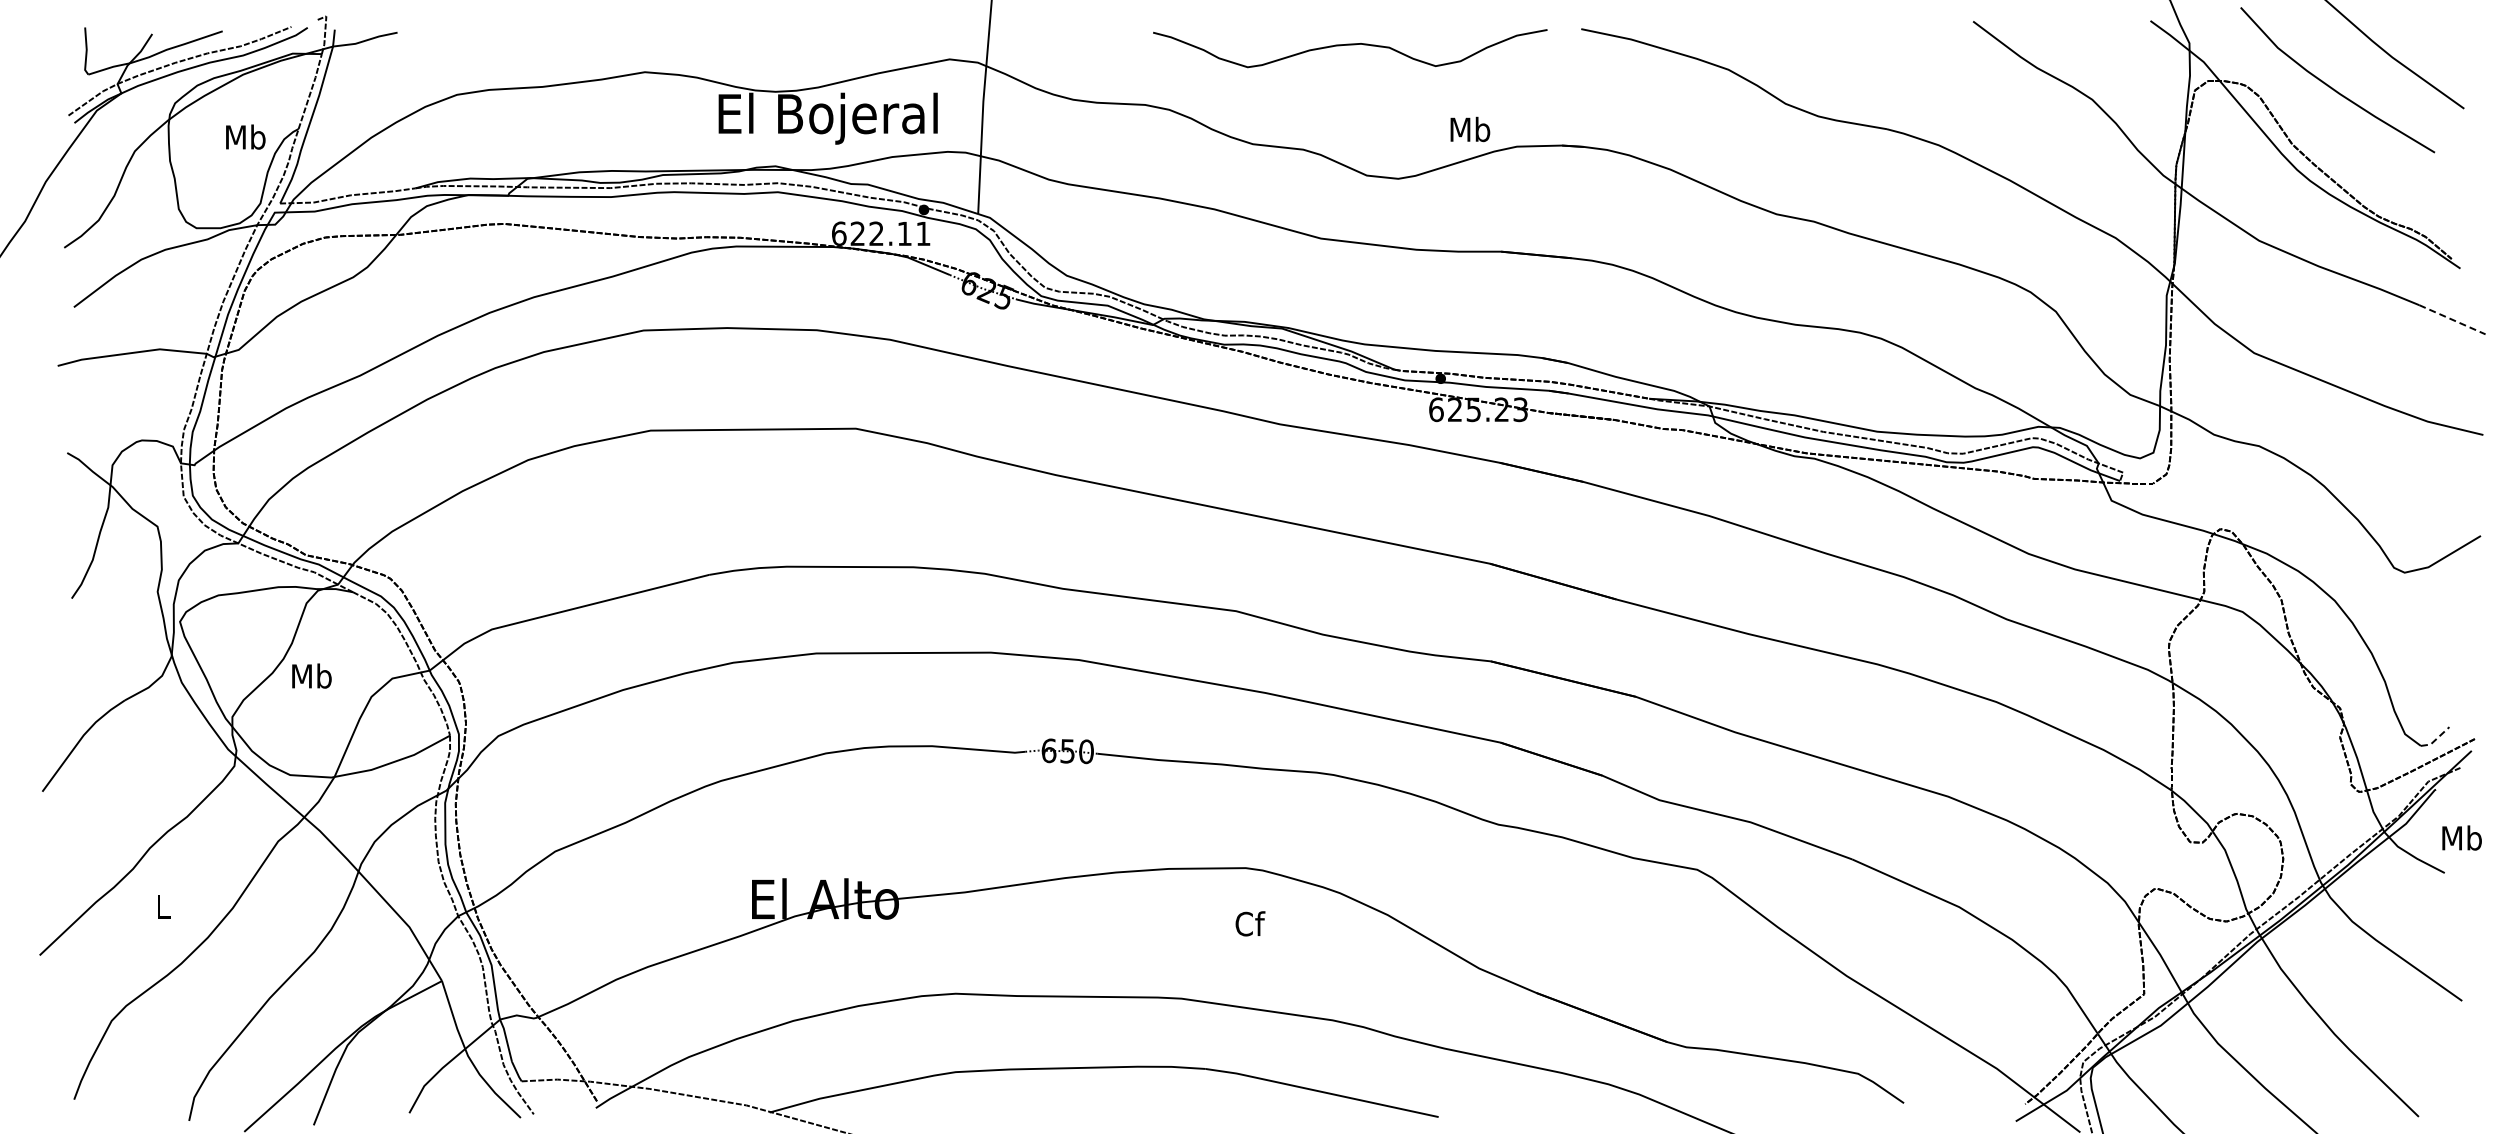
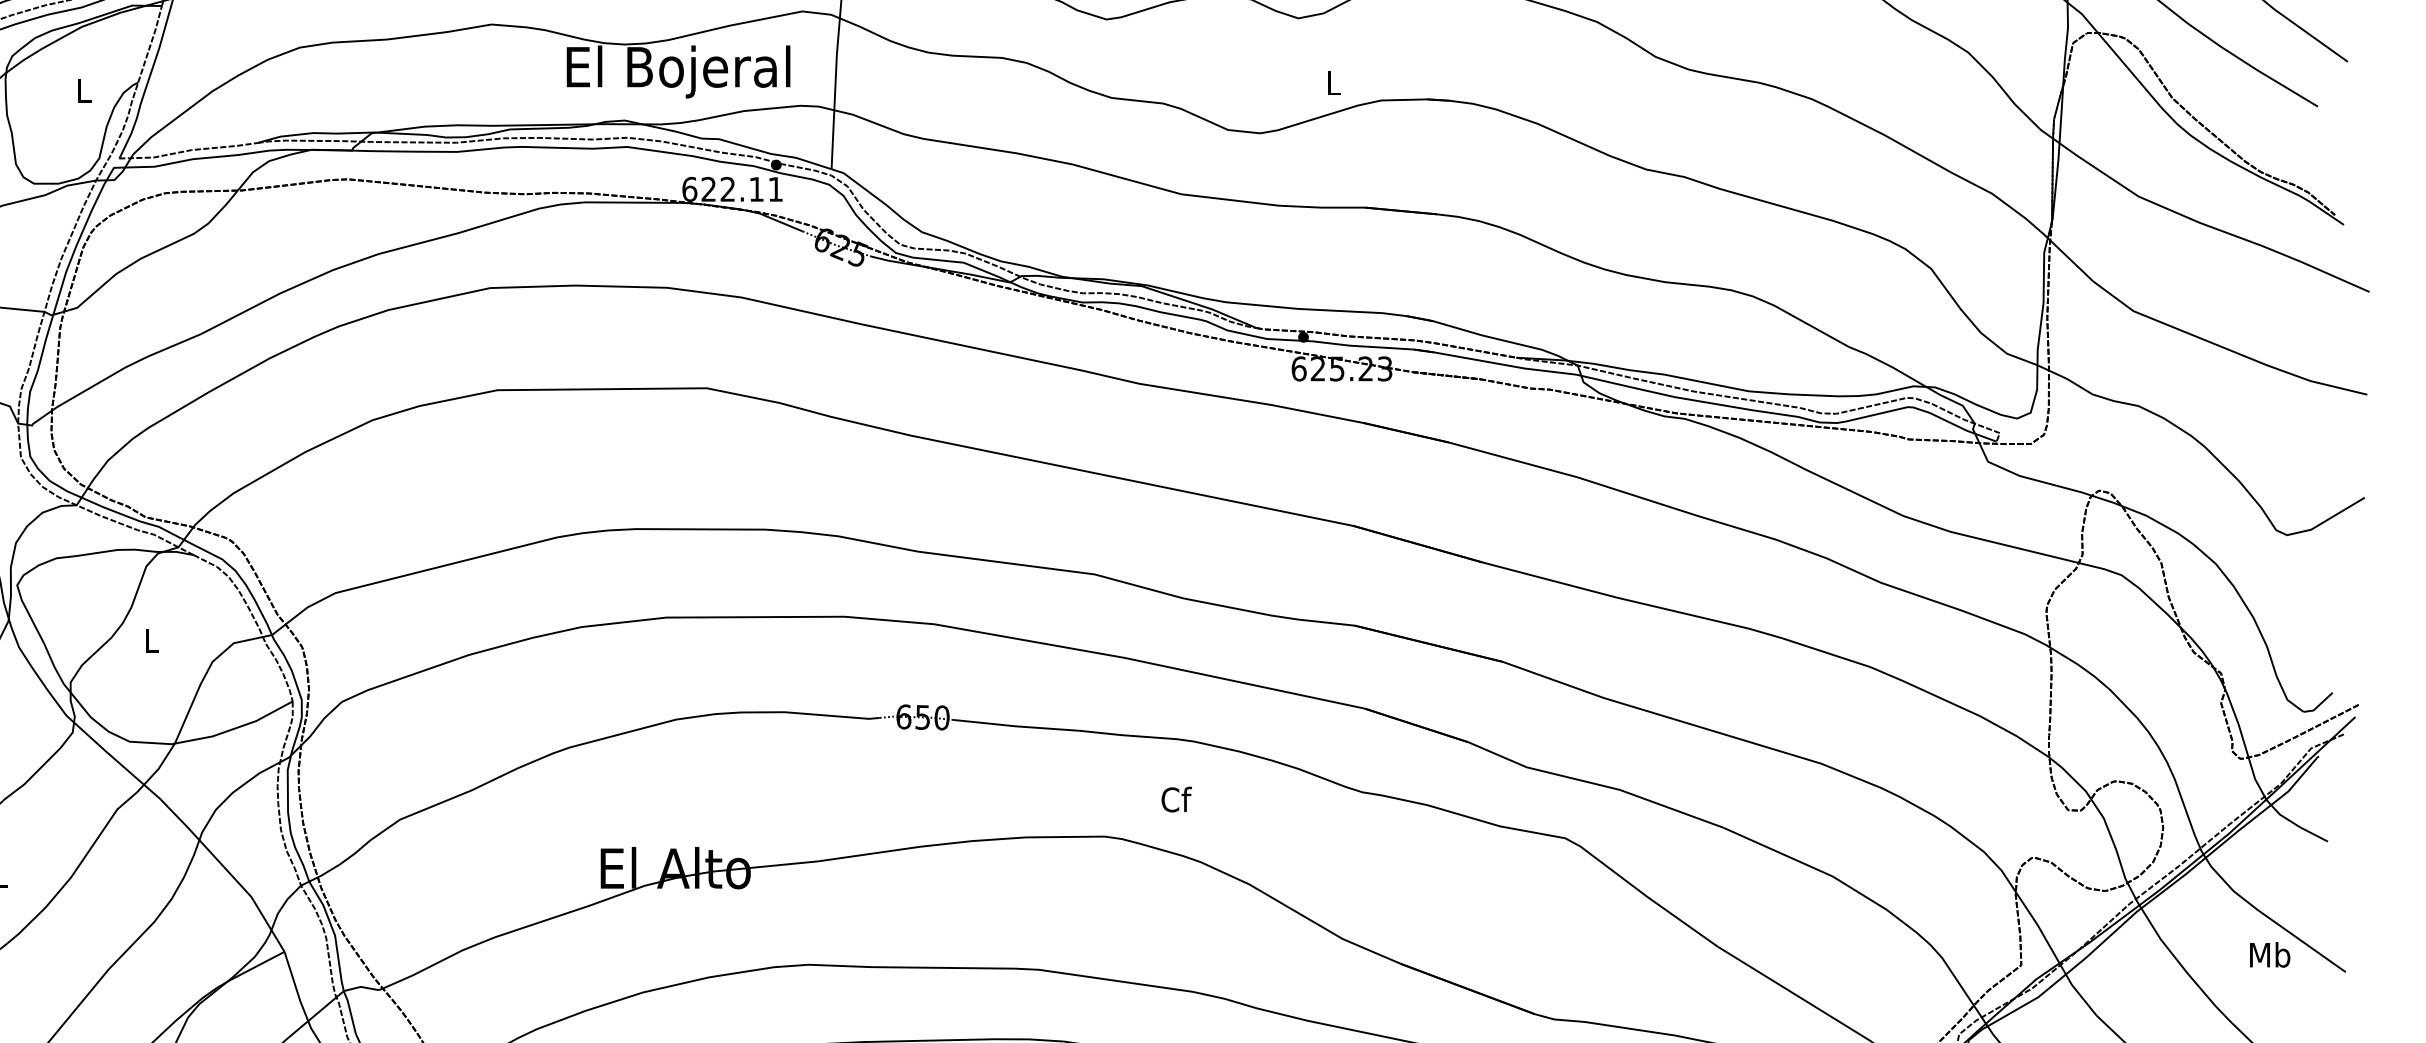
text: (1470, 129) -> (1333, 82), Mb -> L
text: (245, 136) -> (84, 90), Mb -> L
line: (2452, 319) -> (2335, 276), dashed -> solid
text: (311, 675) -> (151, 640), Mb -> L
line: (2436, 739) -> (2319, 705), dashed -> solid
text: (2461, 837) -> (2269, 954), moved
text: (1250, 923) -> (1176, 799), moved

